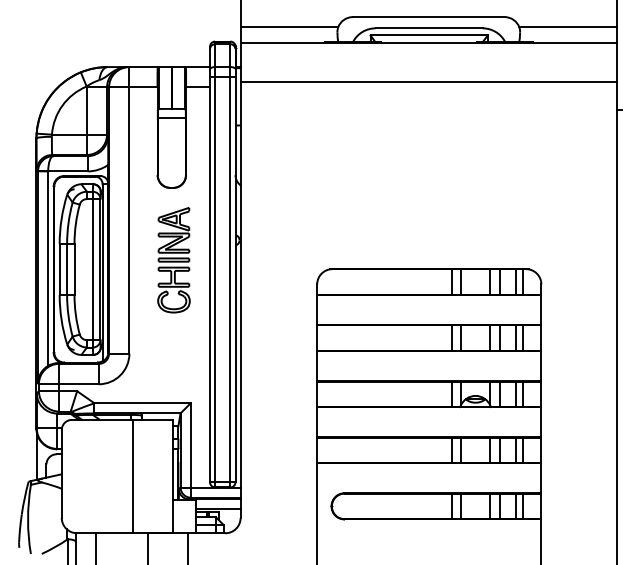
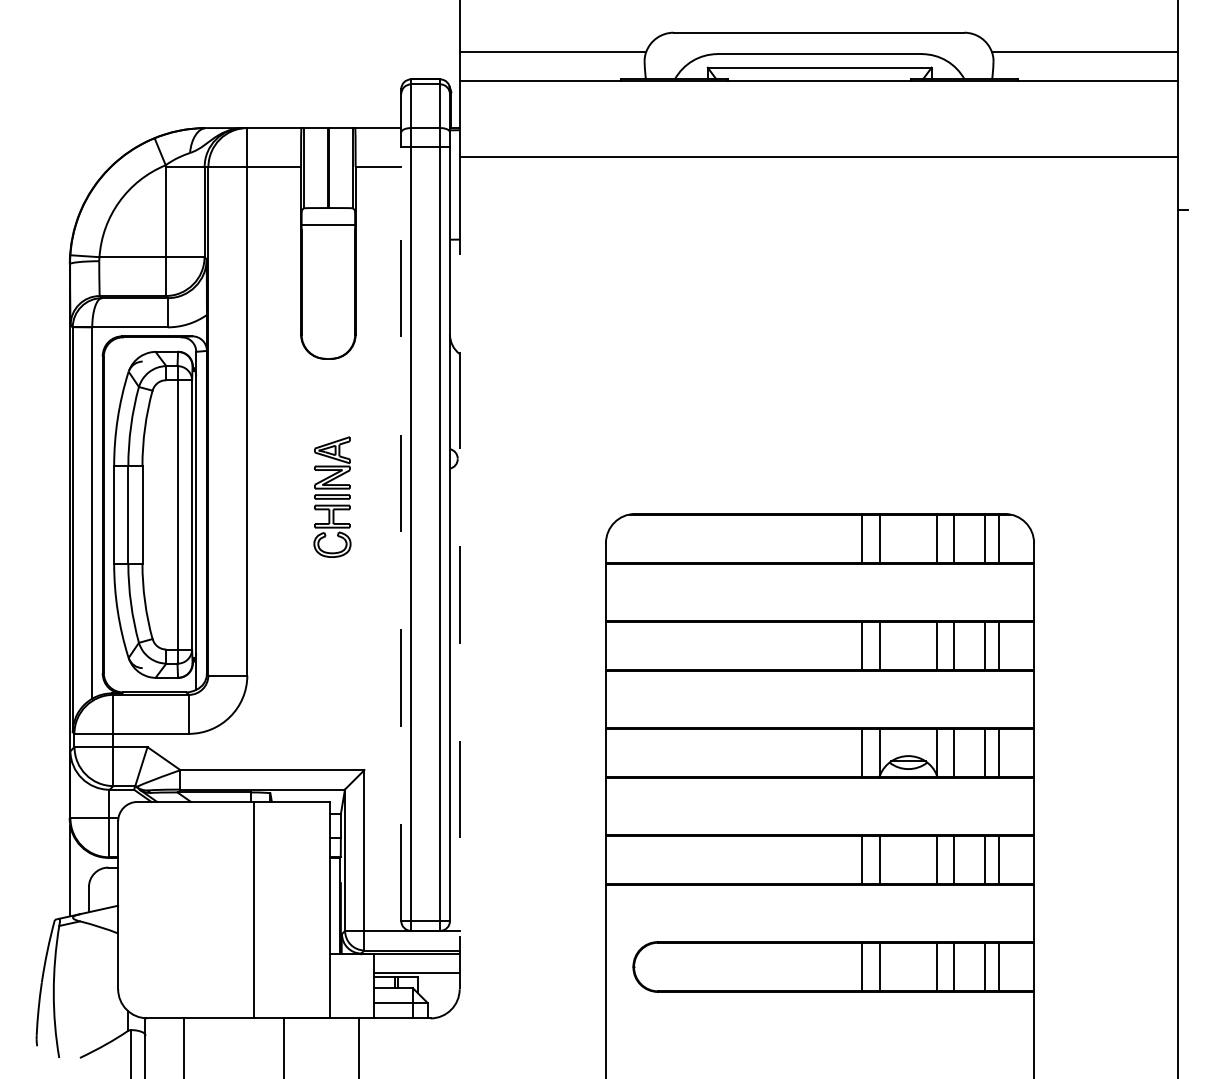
part: (173, 260) -> (331, 497), size x0.6
line: (210, 279) -> (402, 533), solid -> dashed
line: (240, 300) -> (459, 573), solid -> dashed

